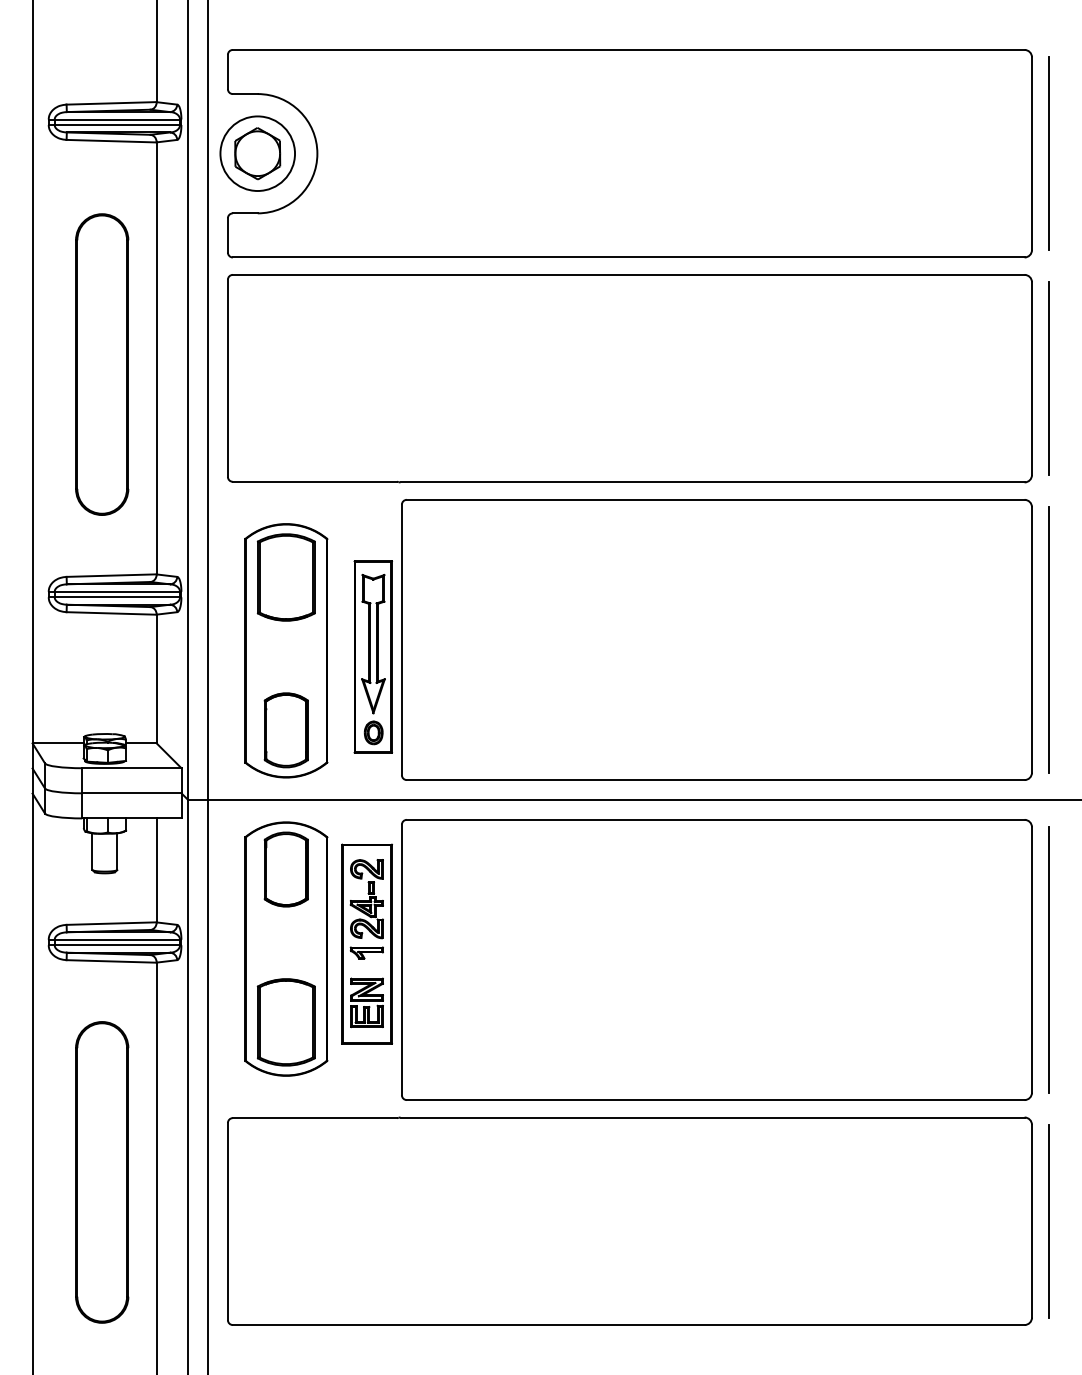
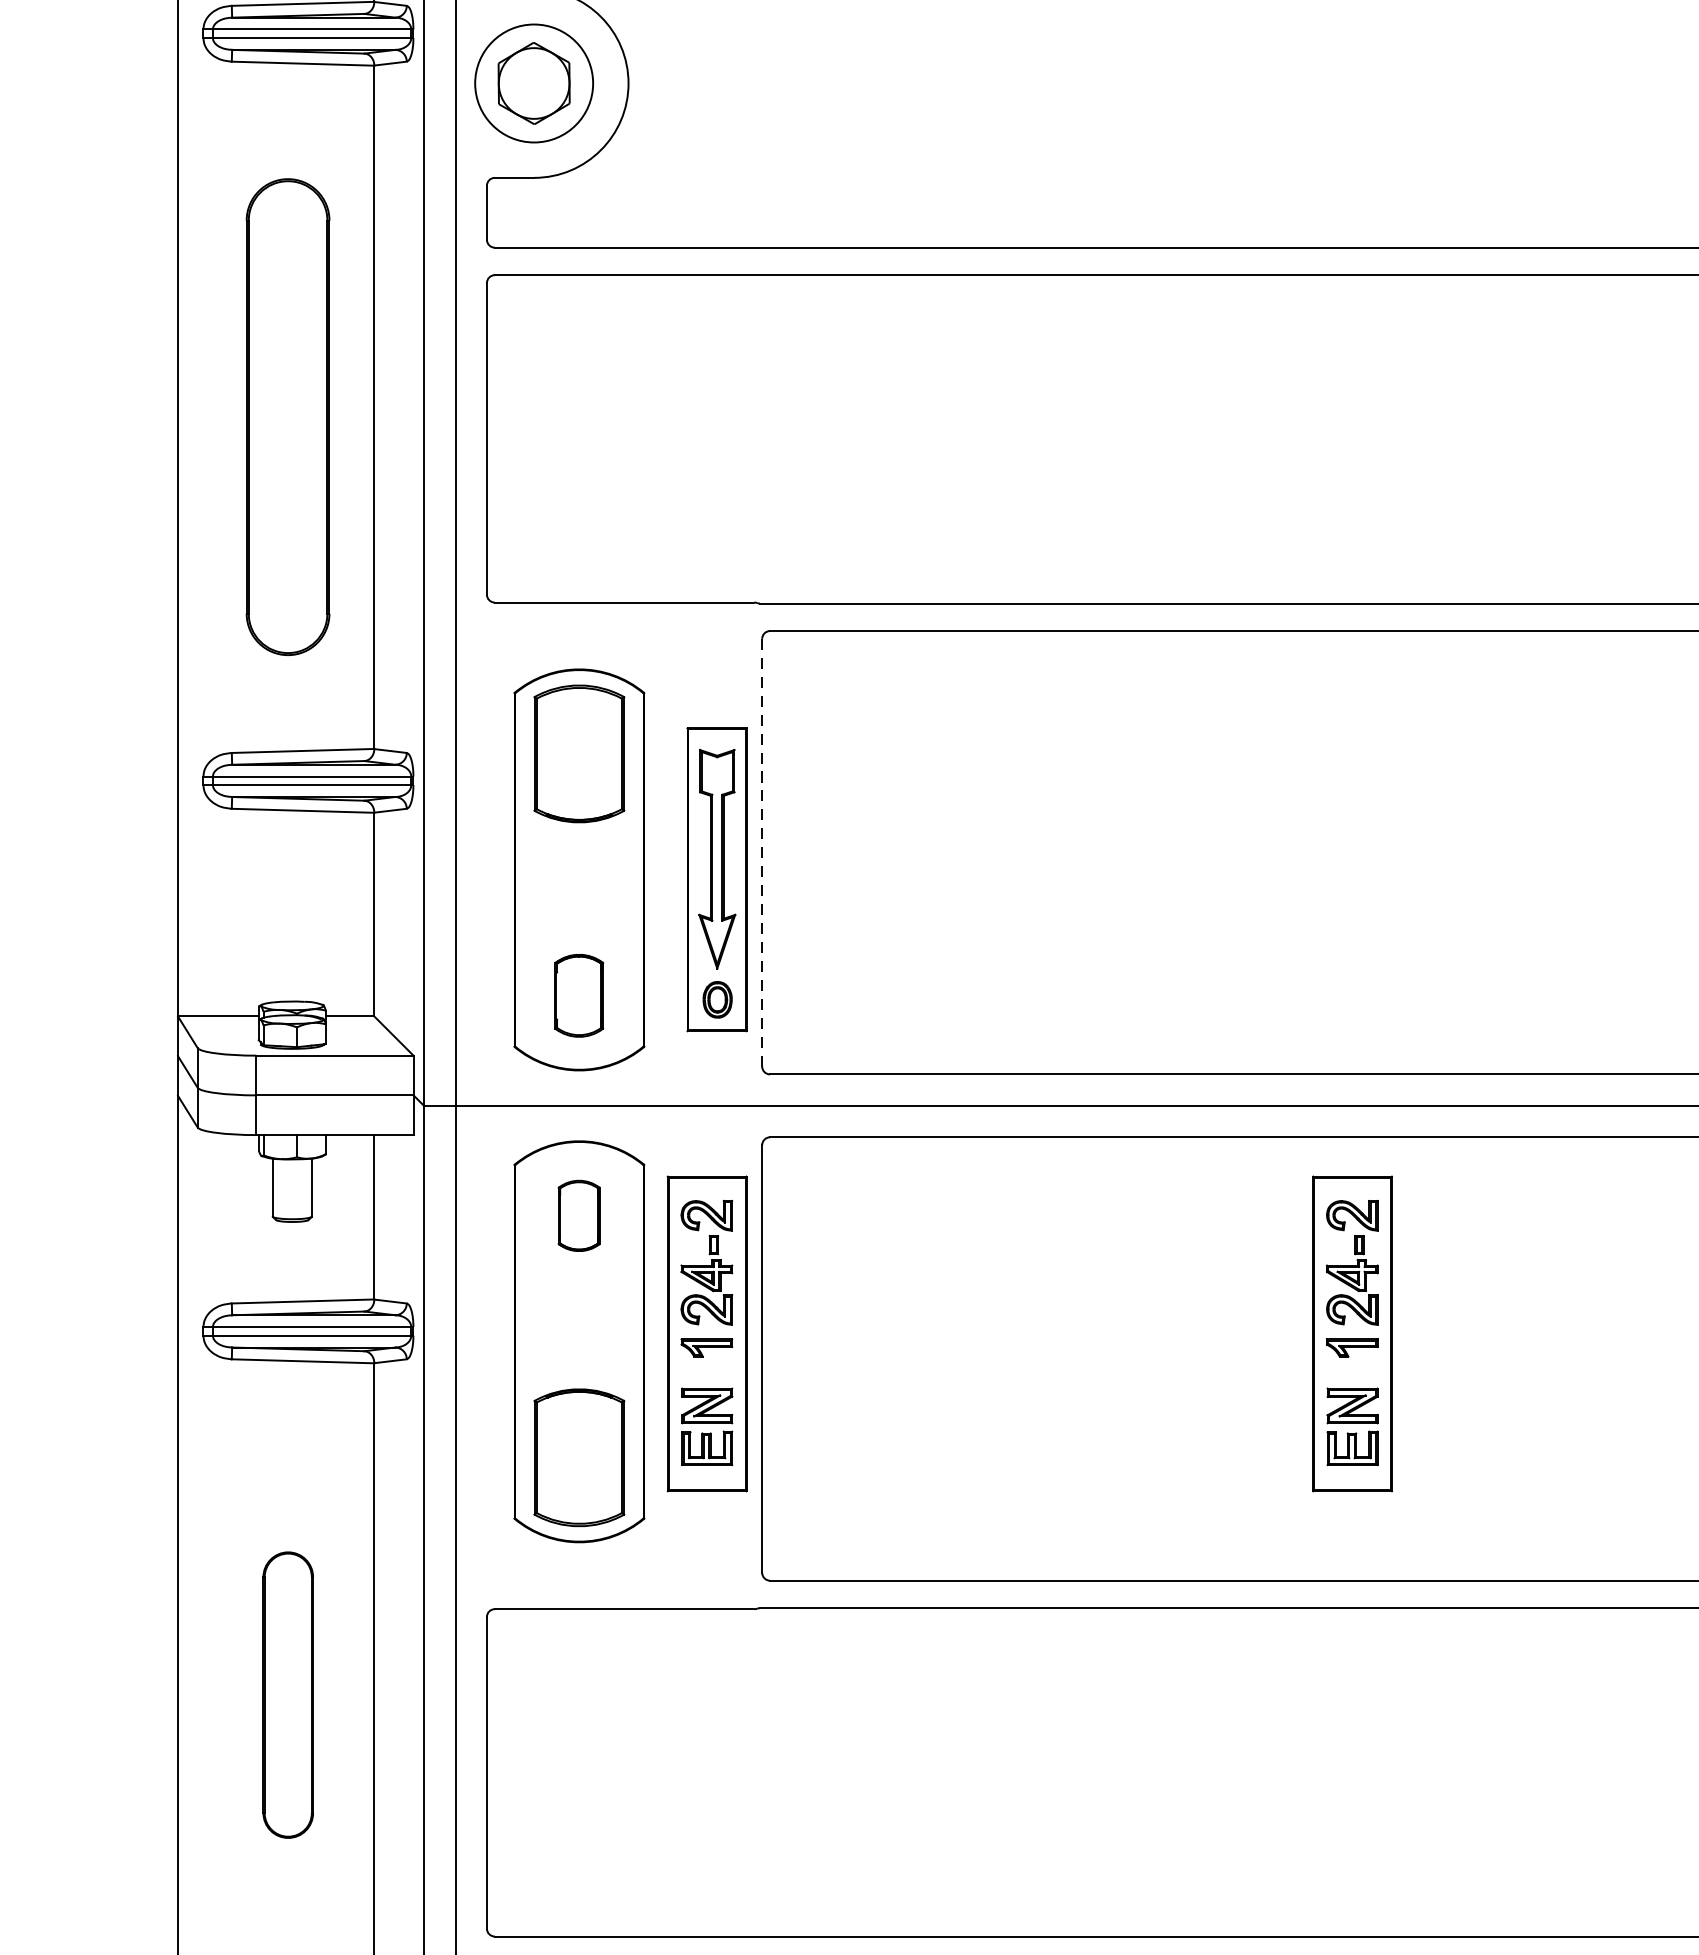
line: (401, 639) -> (761, 852), solid -> dashed
part: (285, 730) -> (578, 995), size x0.7
part: (285, 869) -> (578, 1215), size x0.6
part: (774, 943) -> (1351, 1332), added
part: (102, 1172) -> (288, 1695), size x0.6

